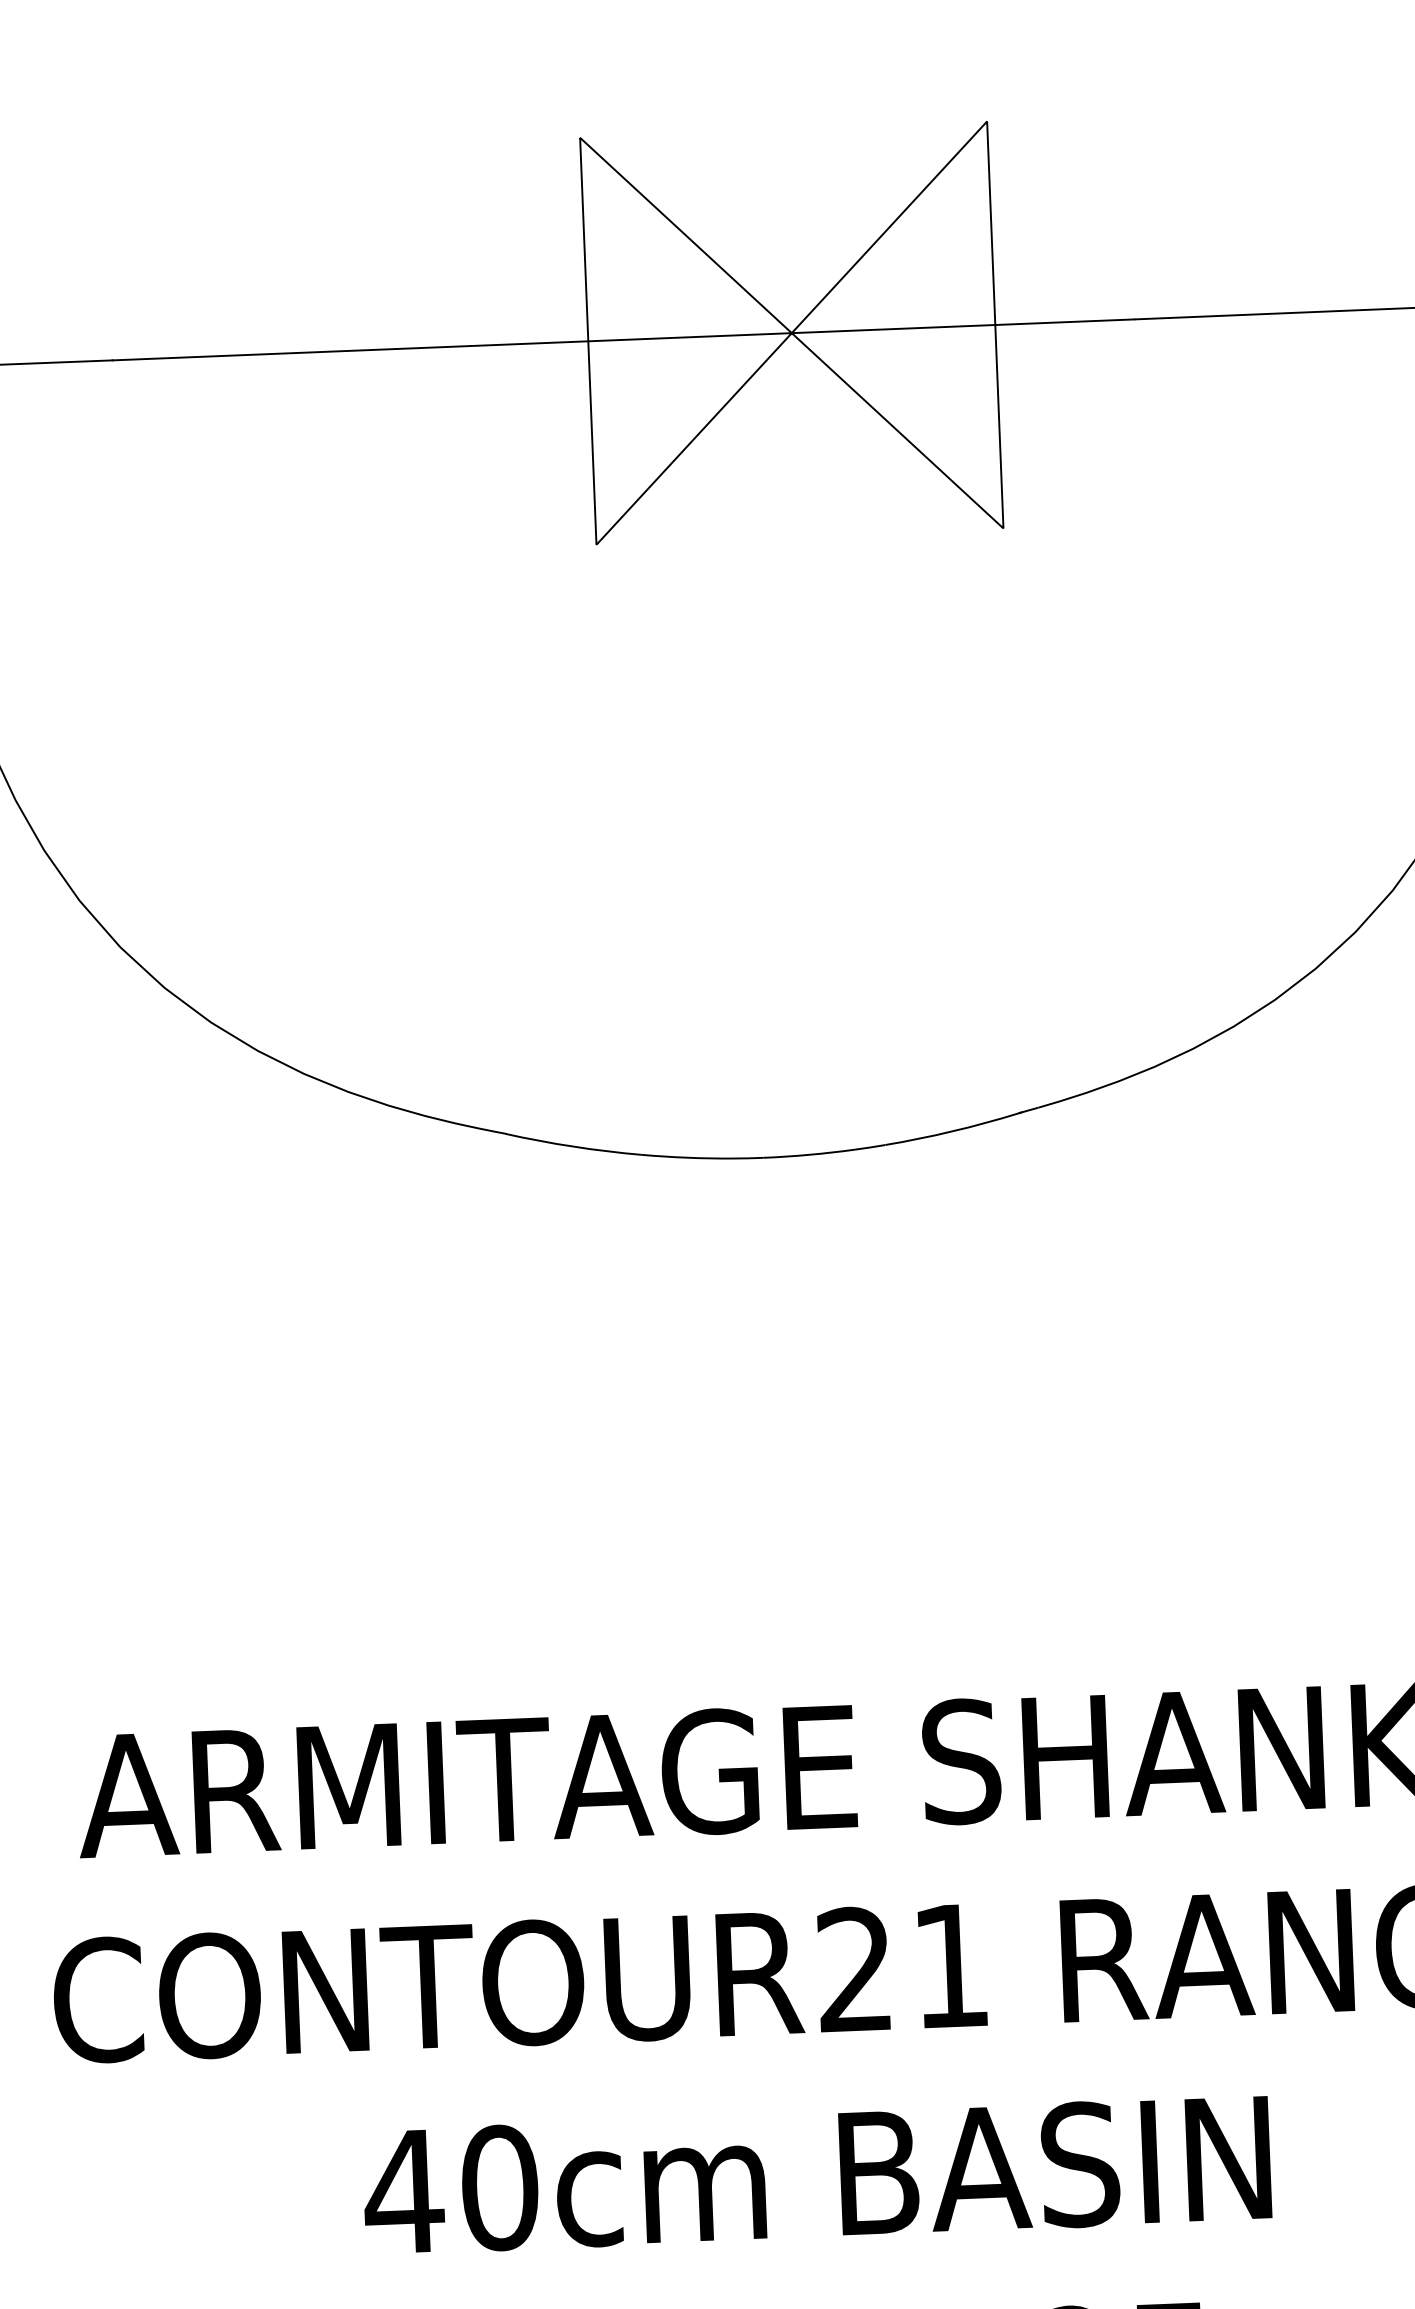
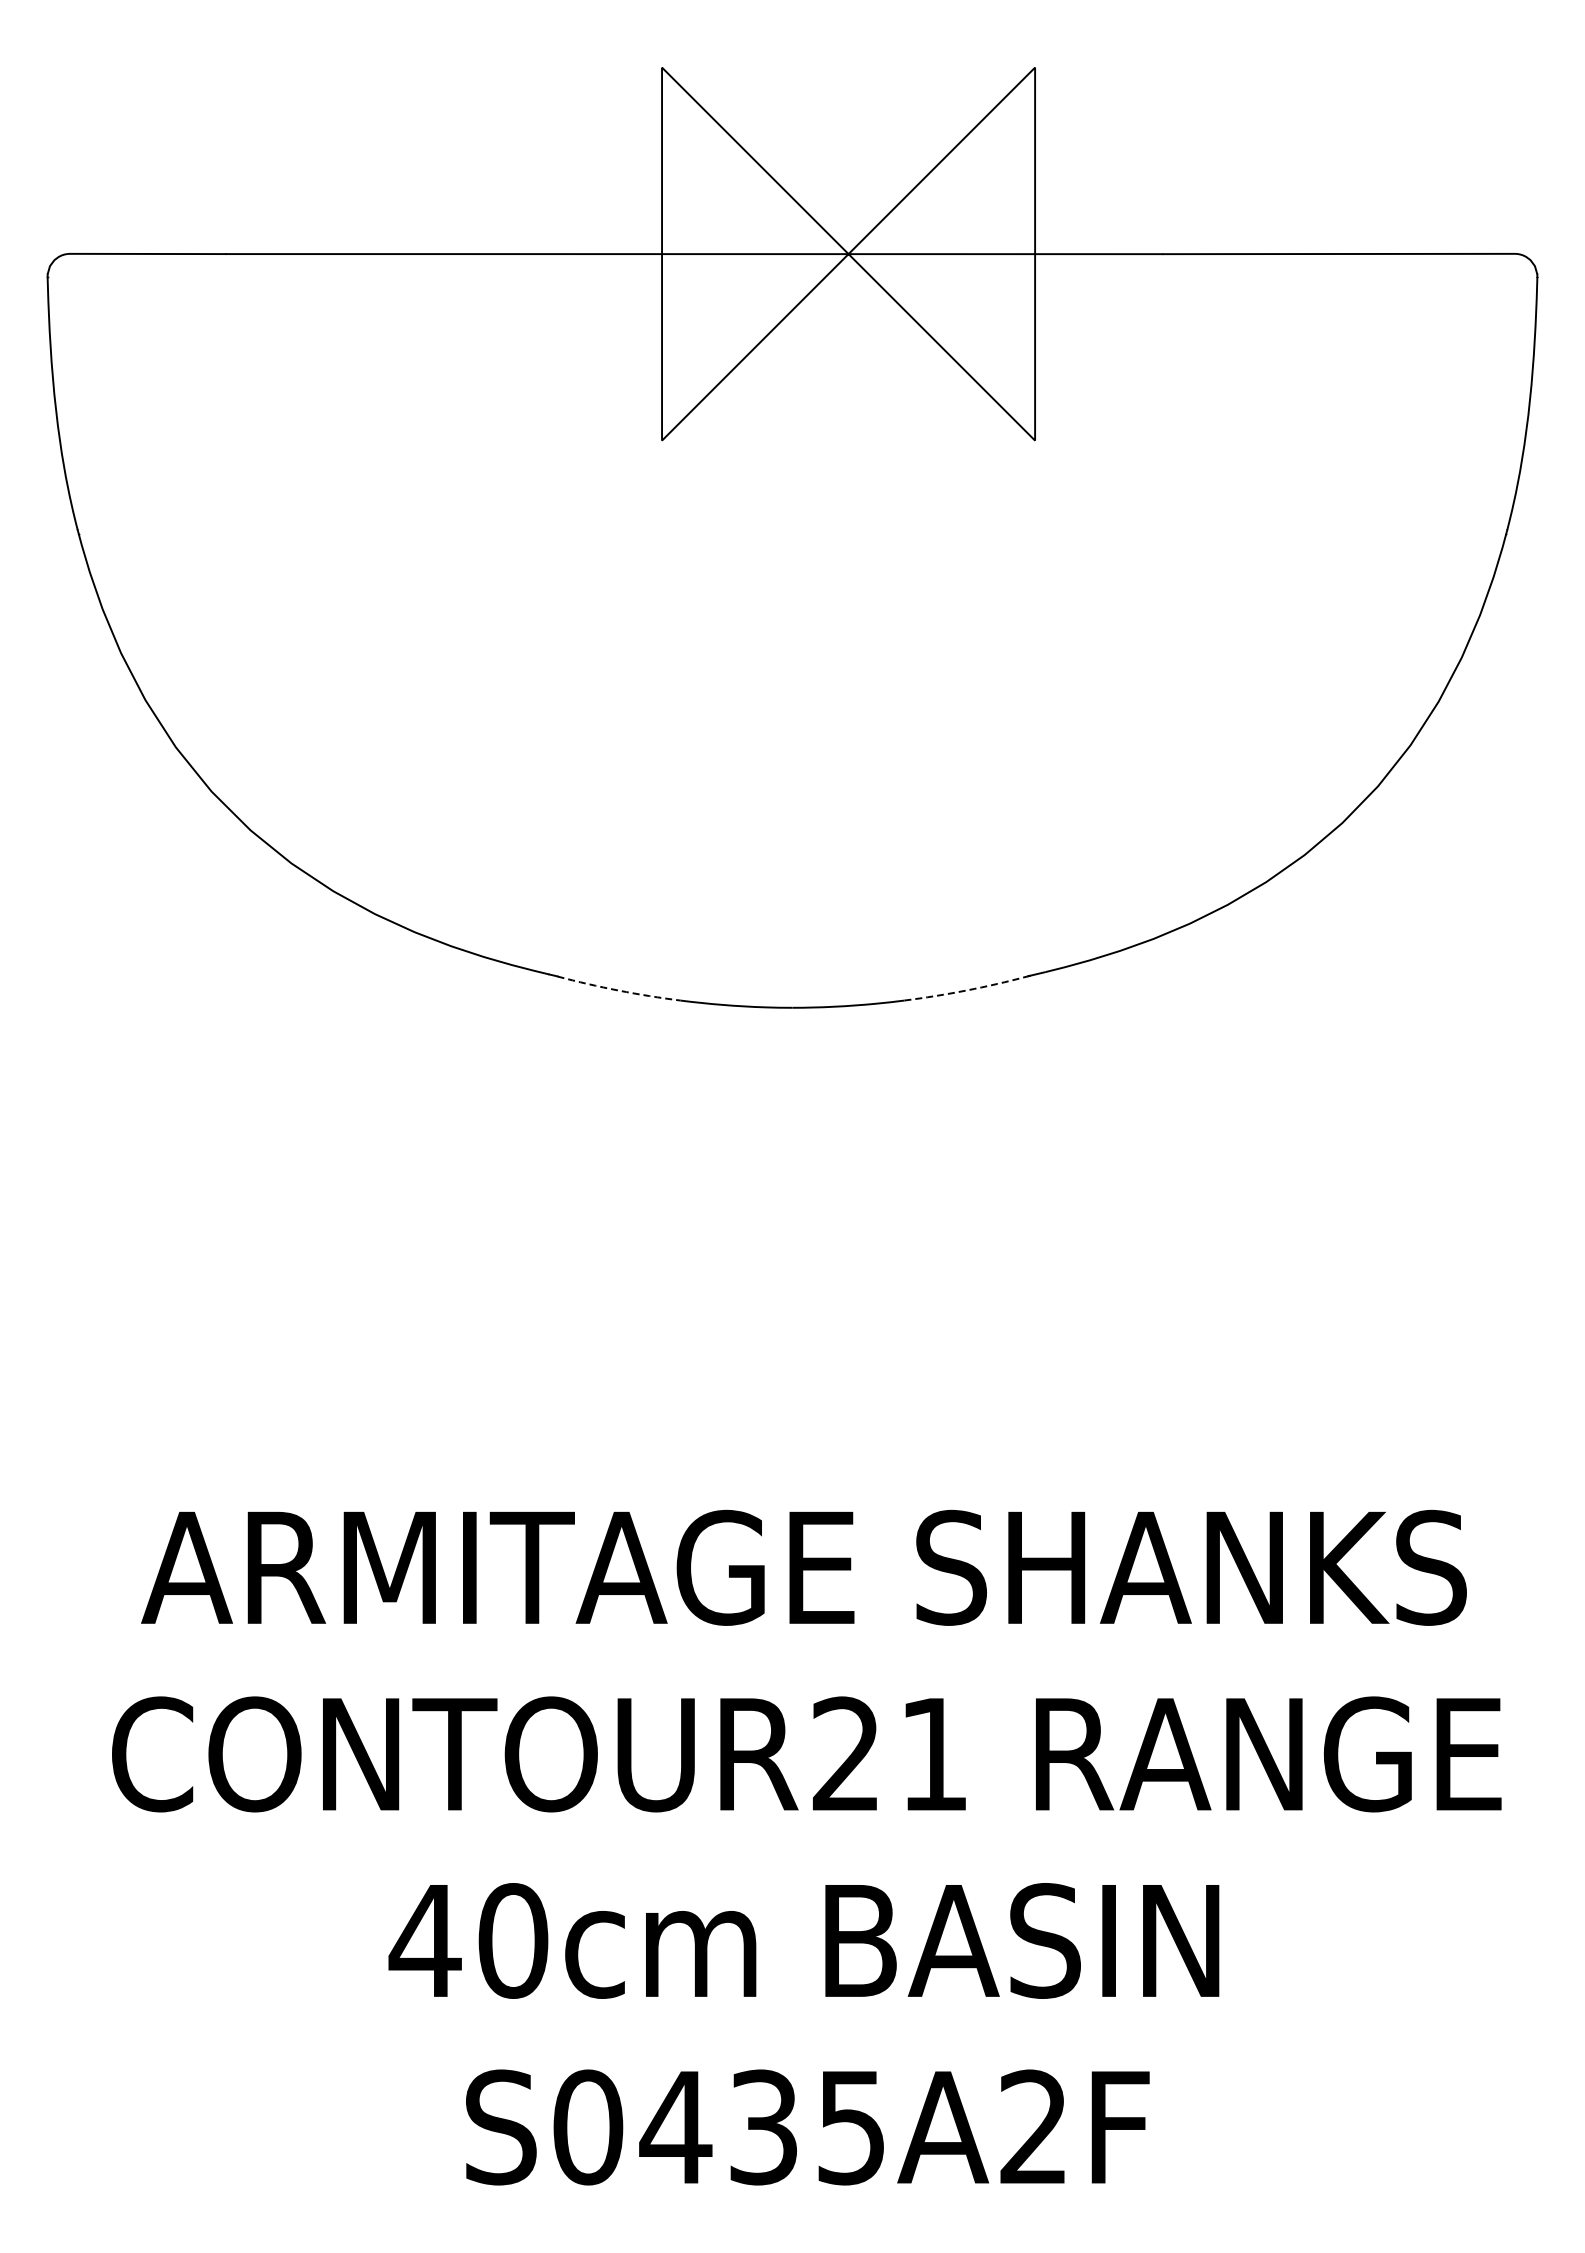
arc: (952, 1131) -> (966, 990), solid -> dashed
arc: (573, 1146) -> (618, 990), solid -> dashed

